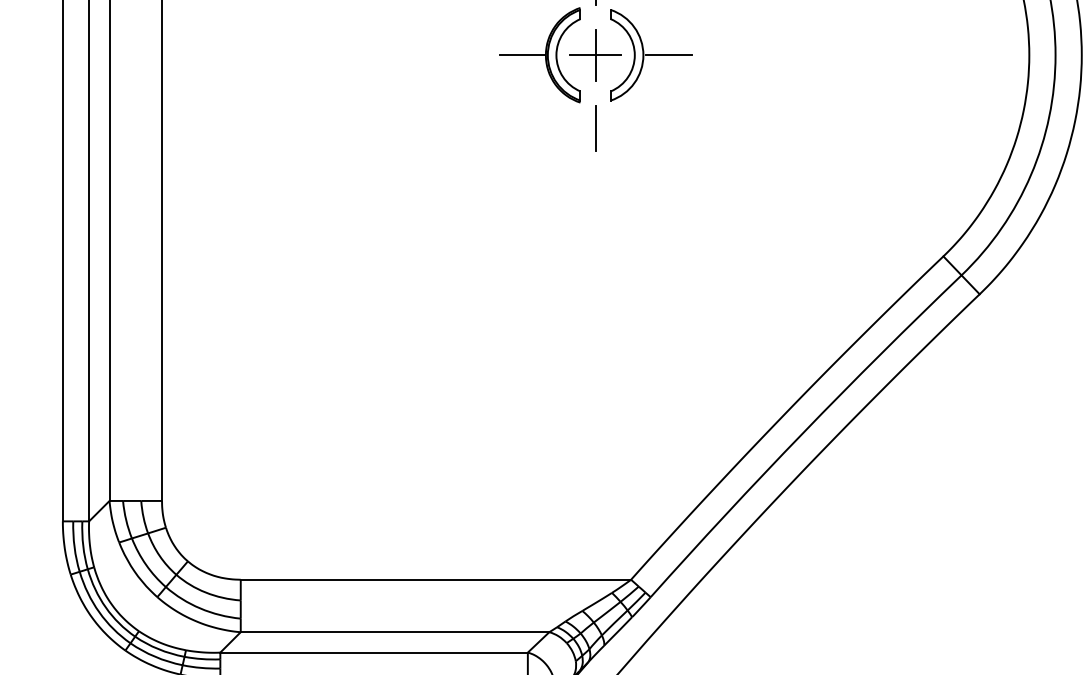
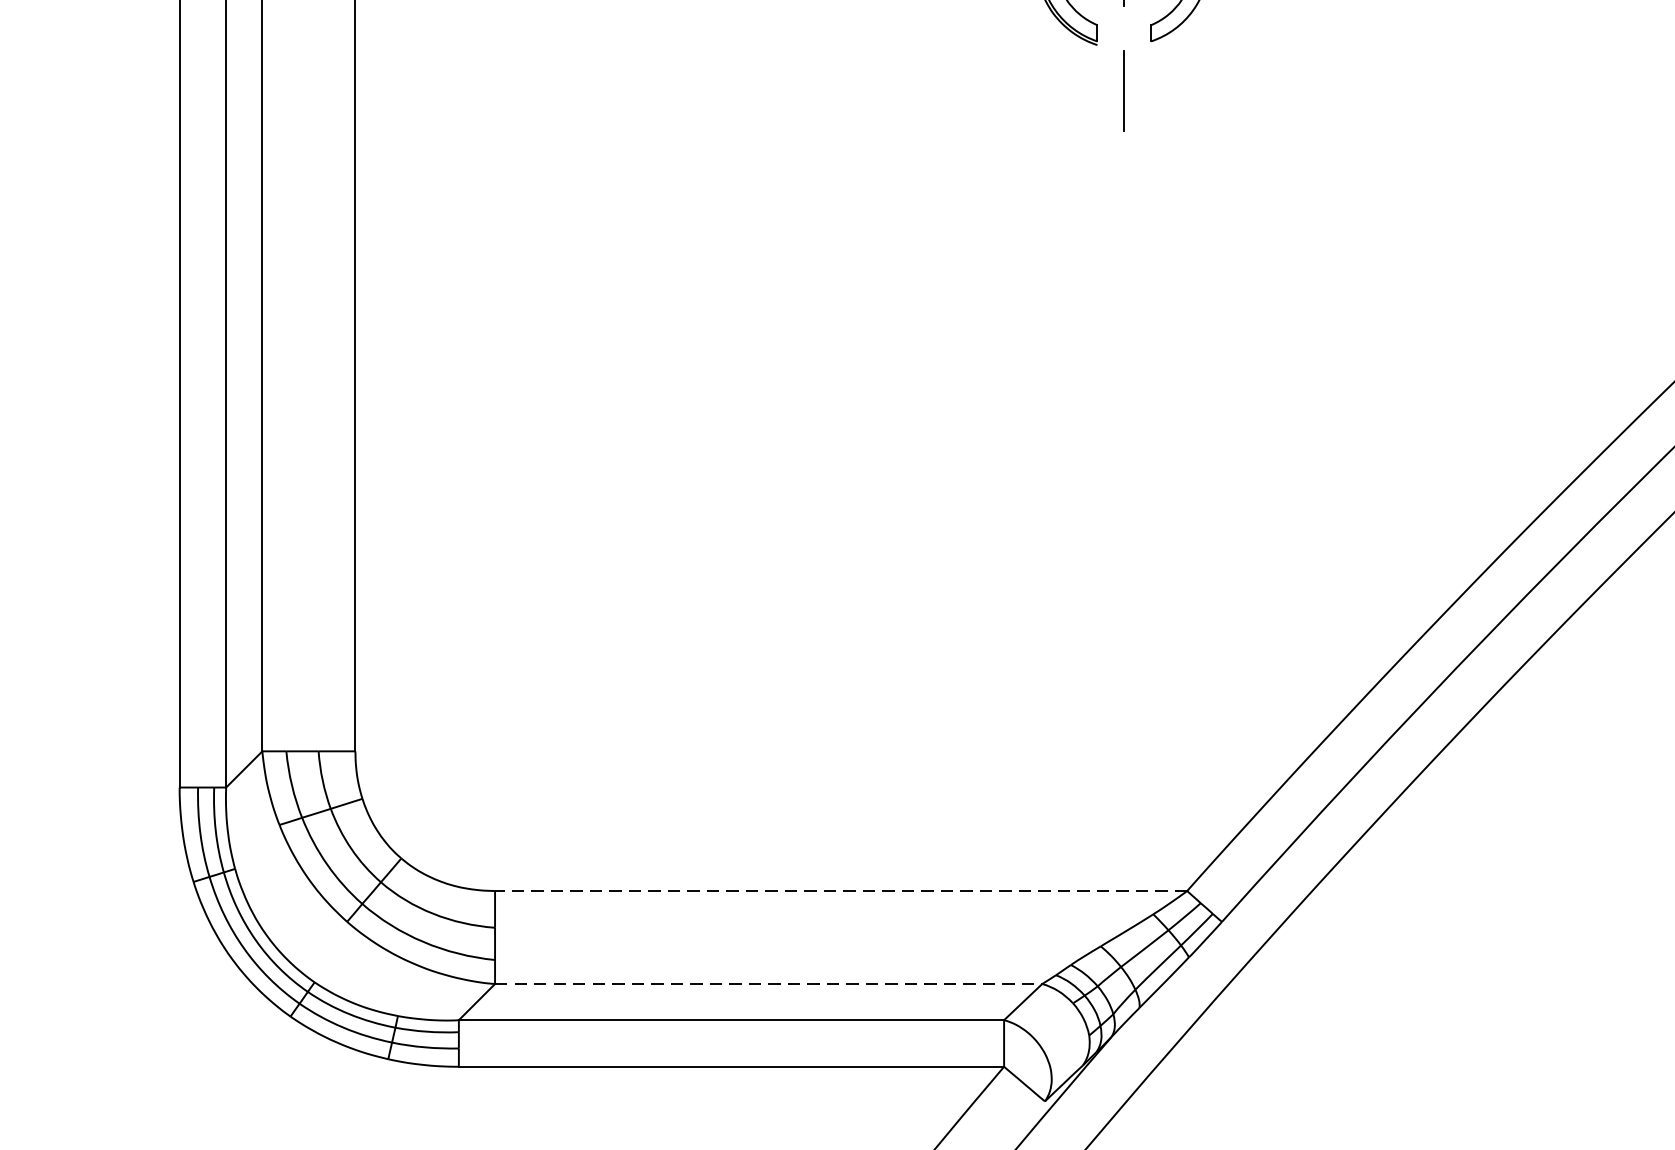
line: (435, 579) -> (840, 890), solid -> dashed
line: (395, 632) -> (769, 984), solid -> dashed

